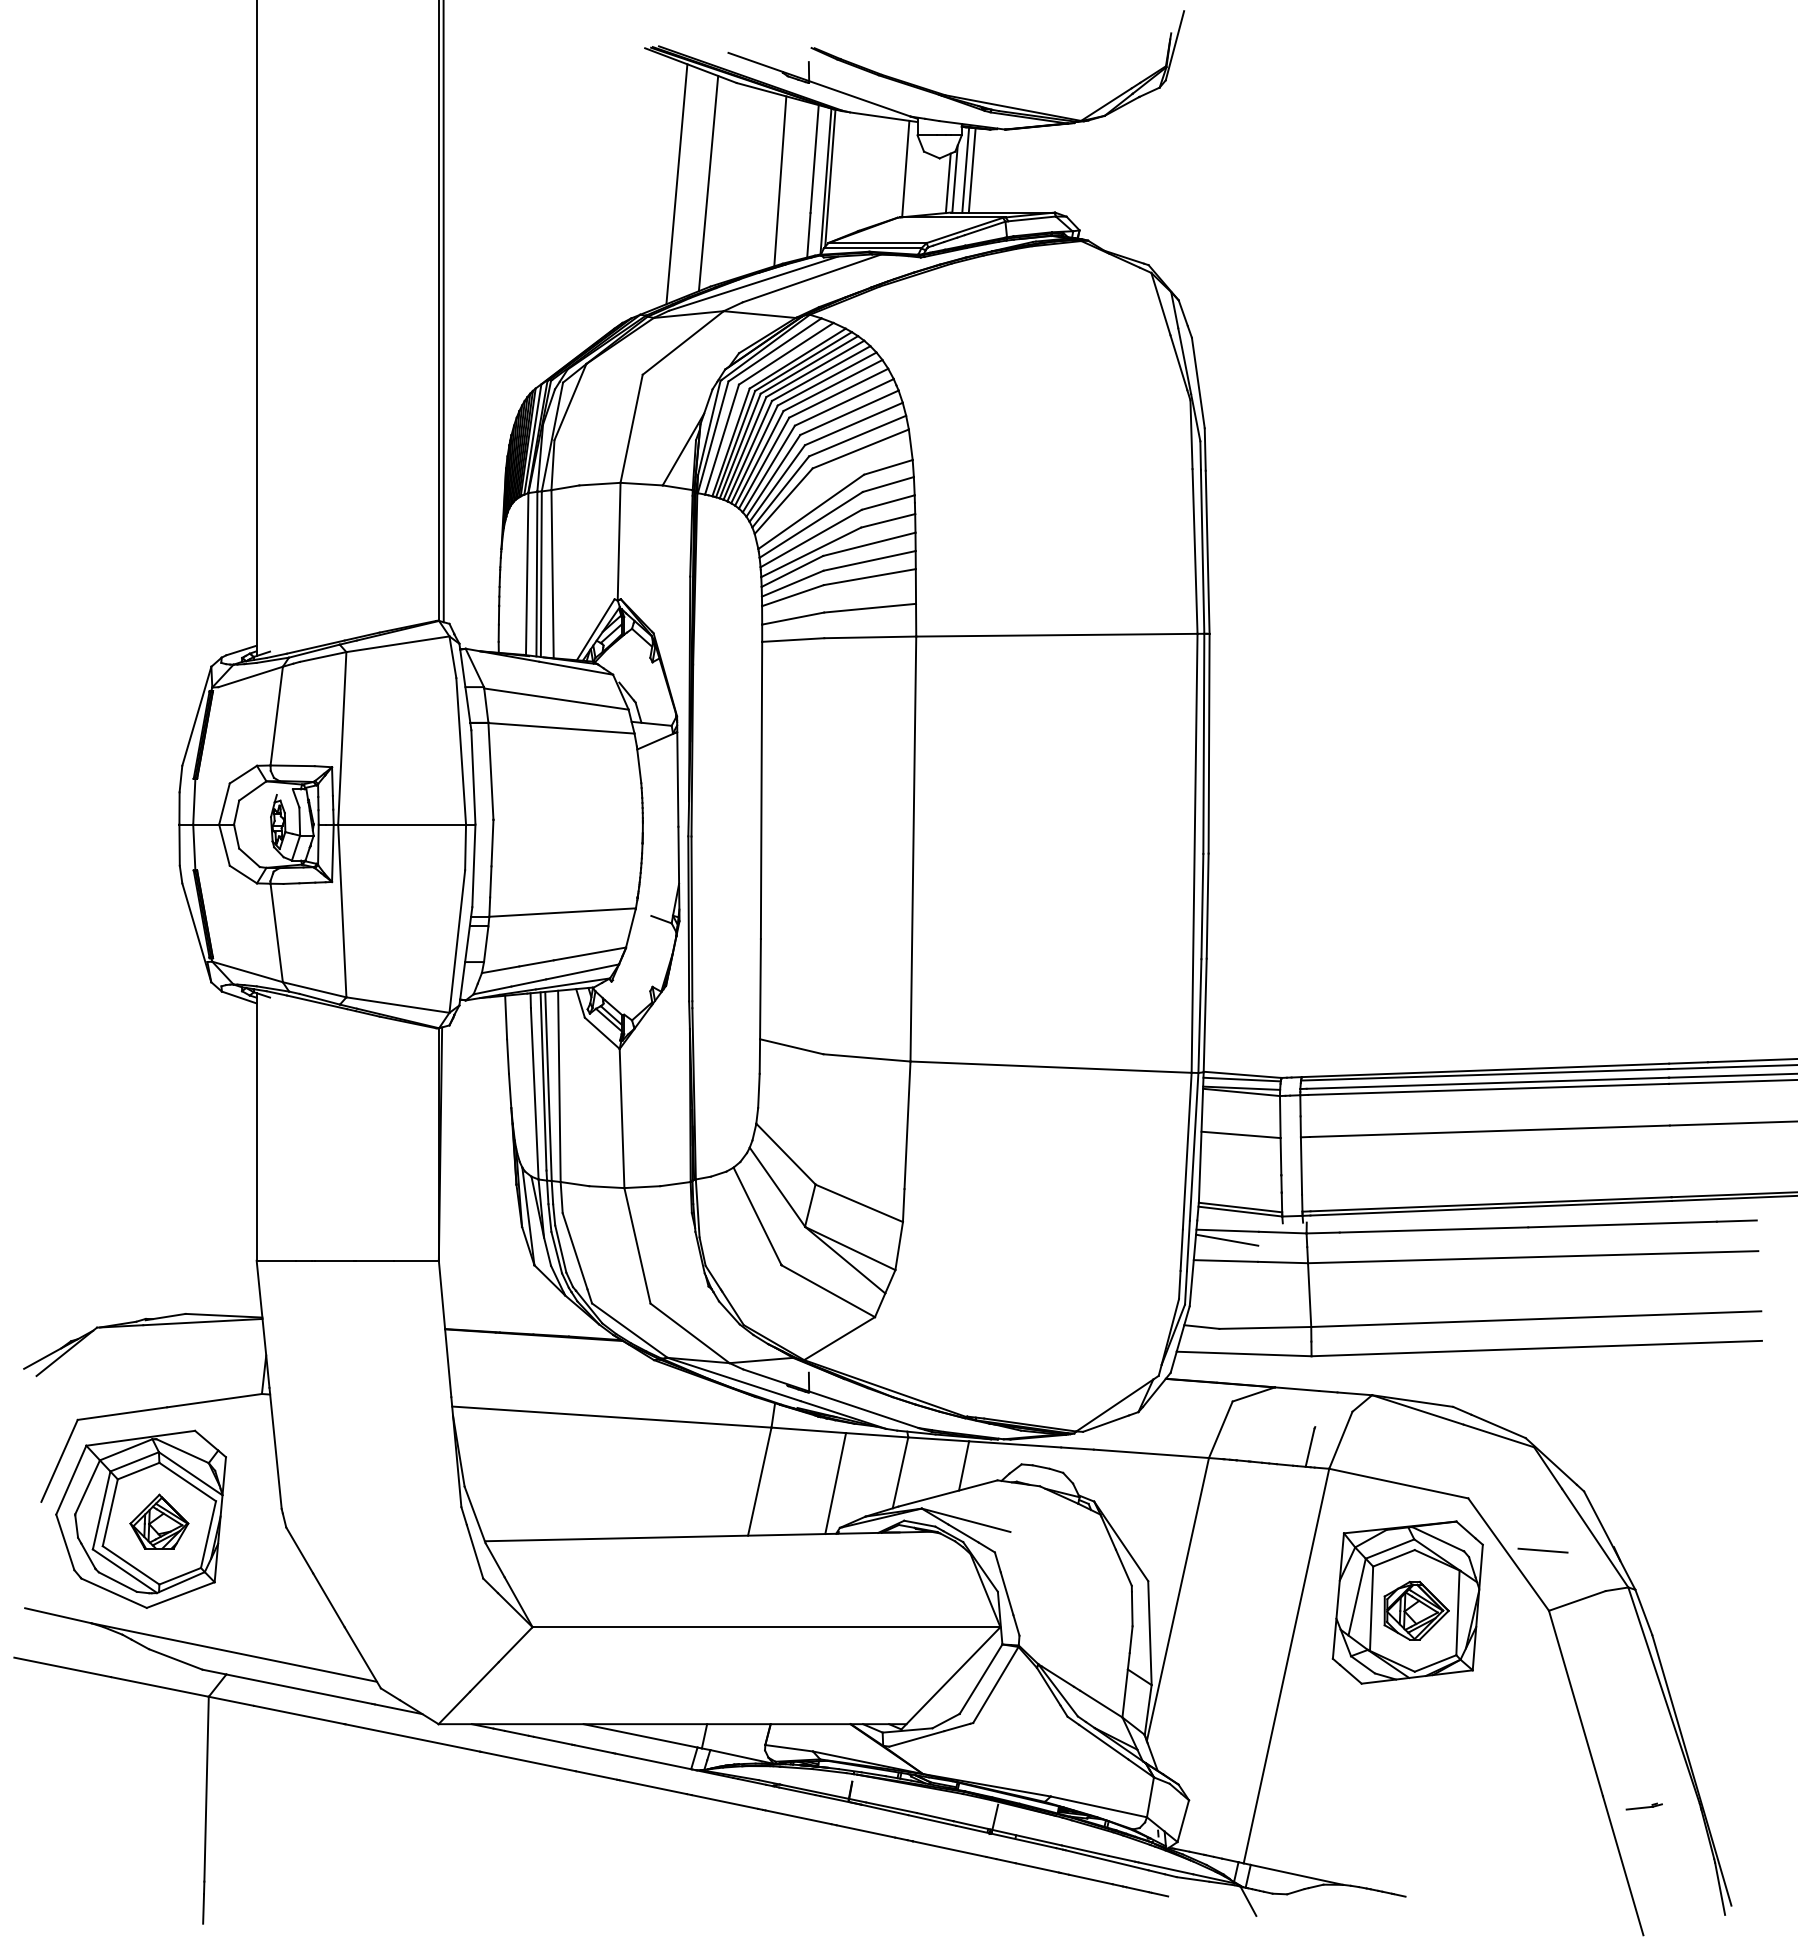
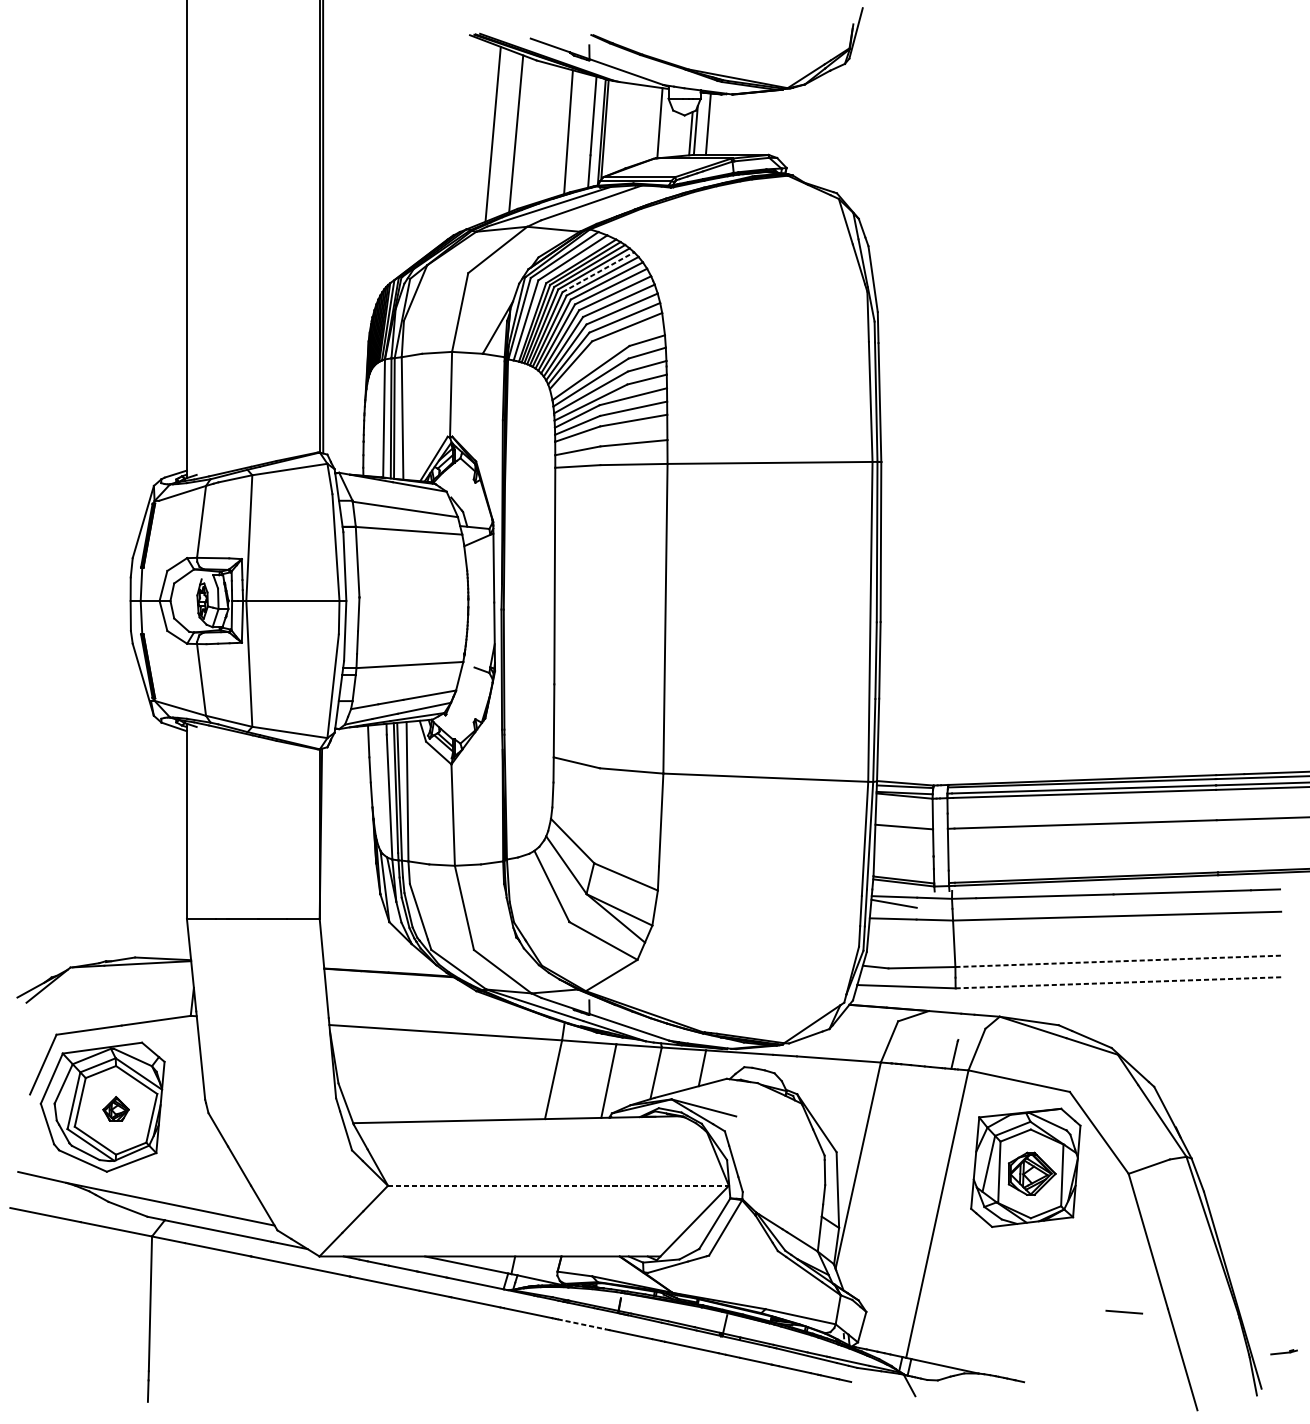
line: (965, 169) -> (703, 123), removed
line: (821, 373) -> (598, 272), solid -> dashed
line: (1536, 1319) -> (1119, 961), solid -> dashed
line: (1537, 1348) -> (1120, 982), solid -> dashed
part: (159, 1521) -> (116, 1108), size x0.6
line: (1542, 1550) -> (1123, 1312), moved
line: (766, 1627) -> (558, 1186), solid -> dashed
part: (1643, 1806) -> (1283, 1352), moved
line: (798, 1817) -> (581, 1324), solid -> dashed

